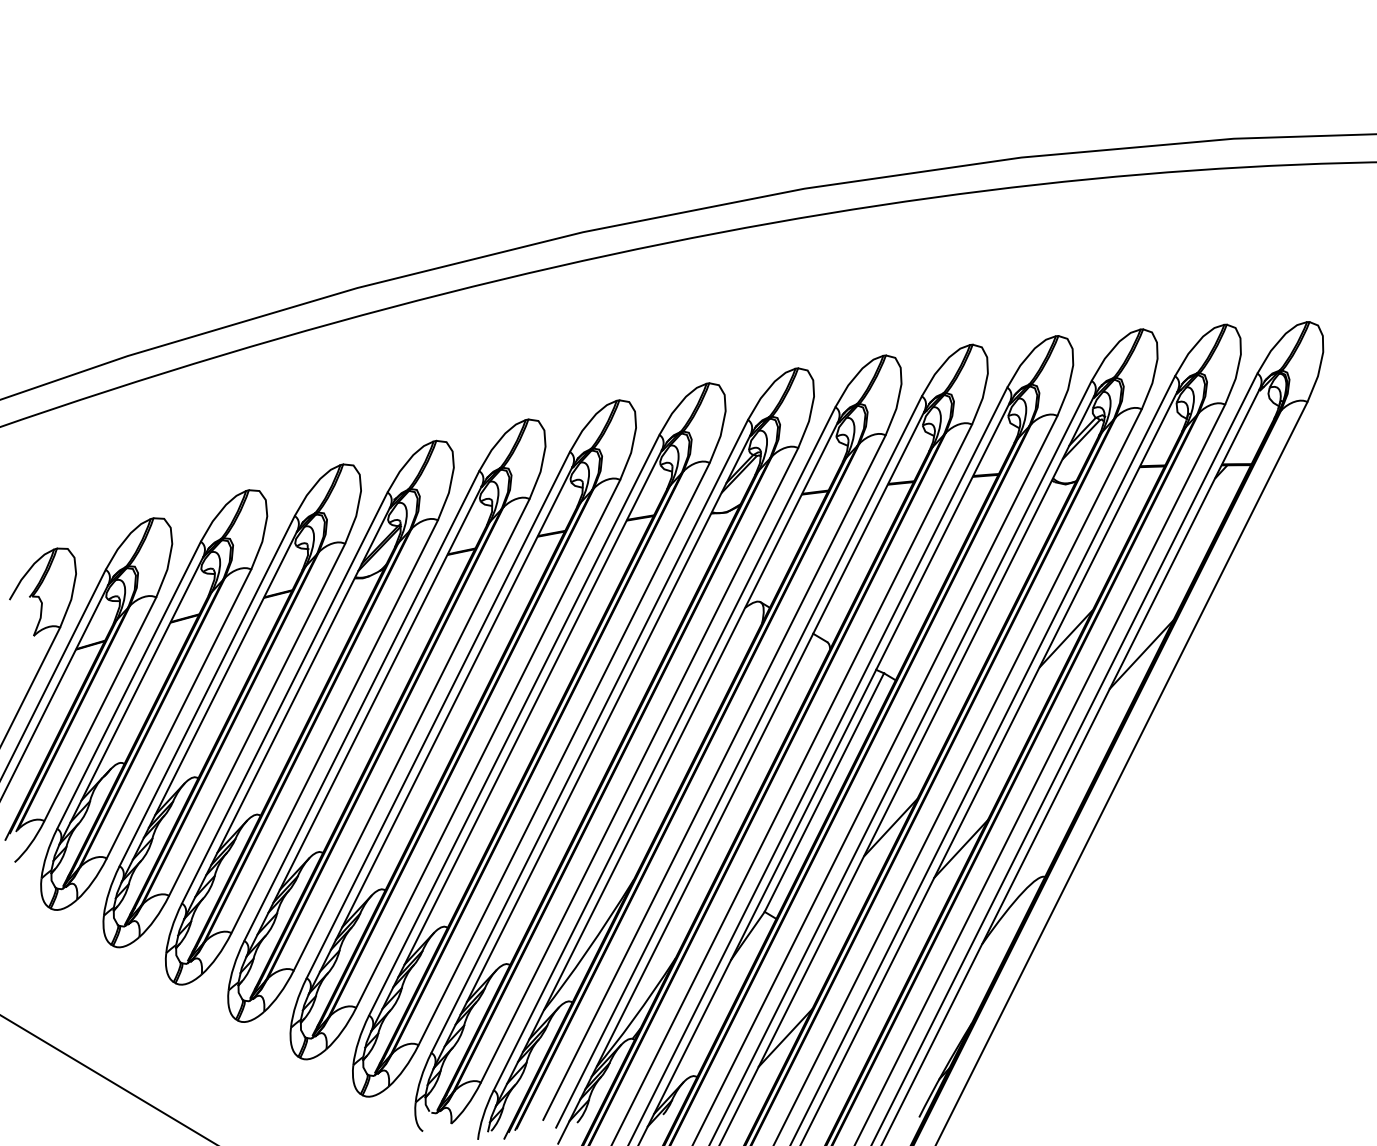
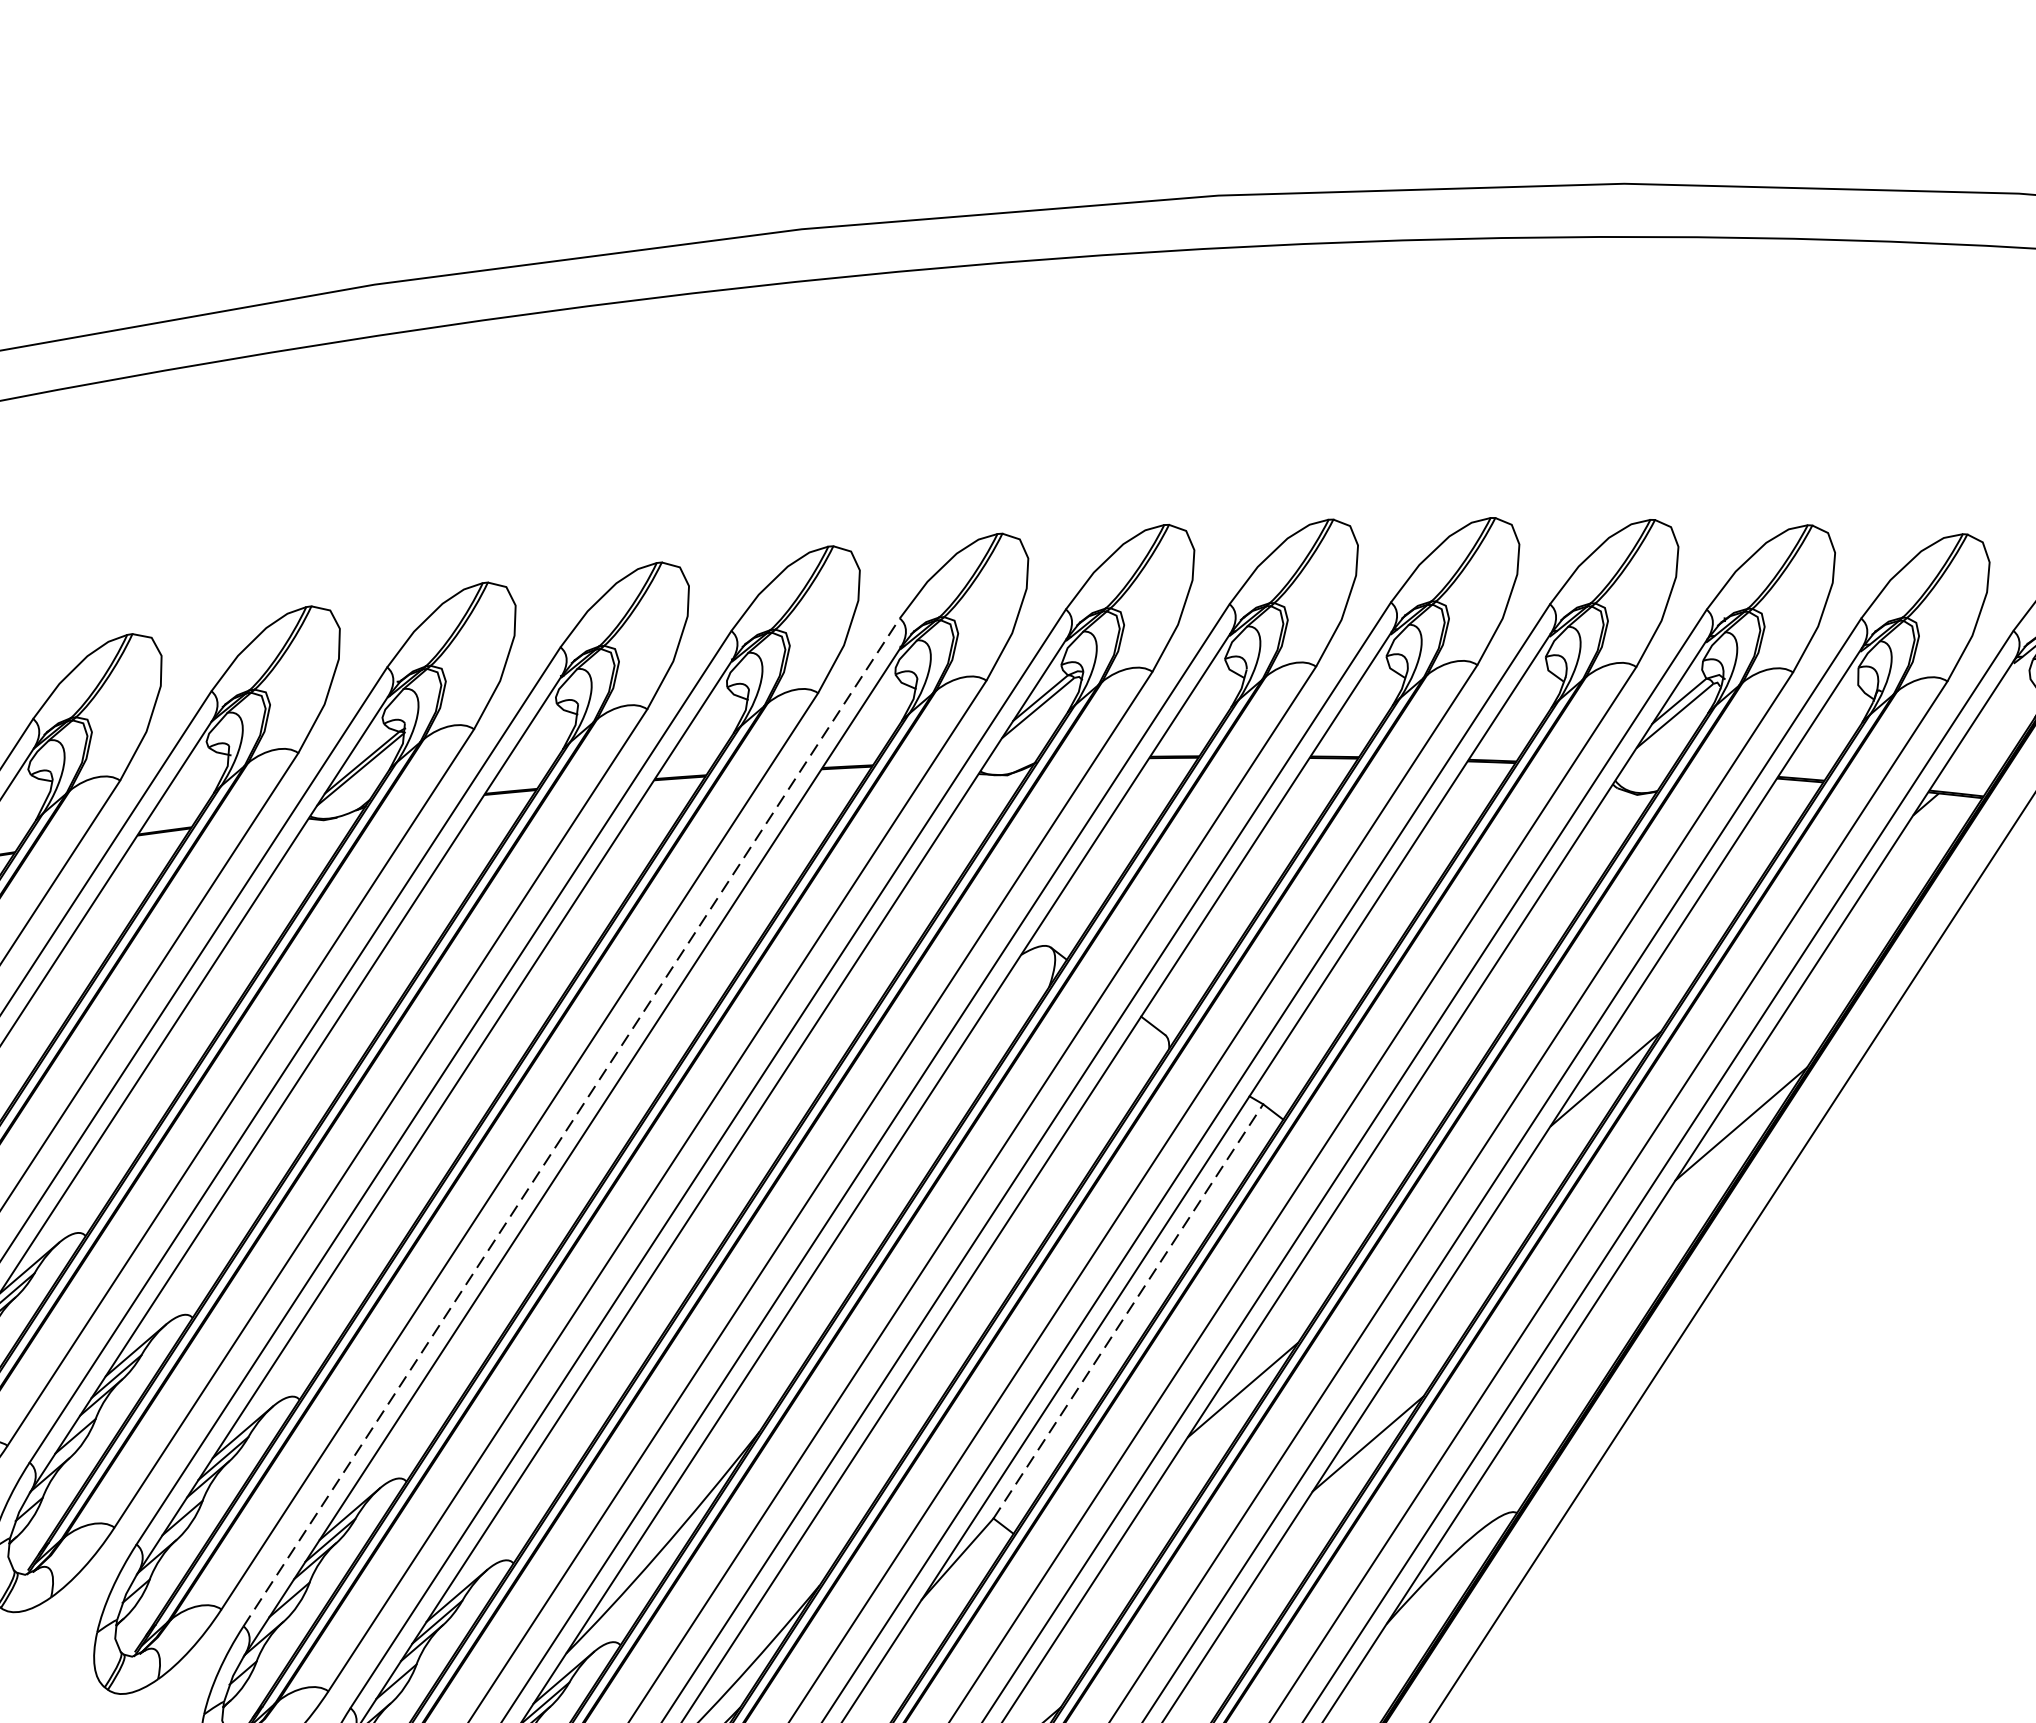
line: (514, 725) -> (572, 1122), solid -> dashed
line: (824, 792) -> (1128, 1311), solid -> dashed

